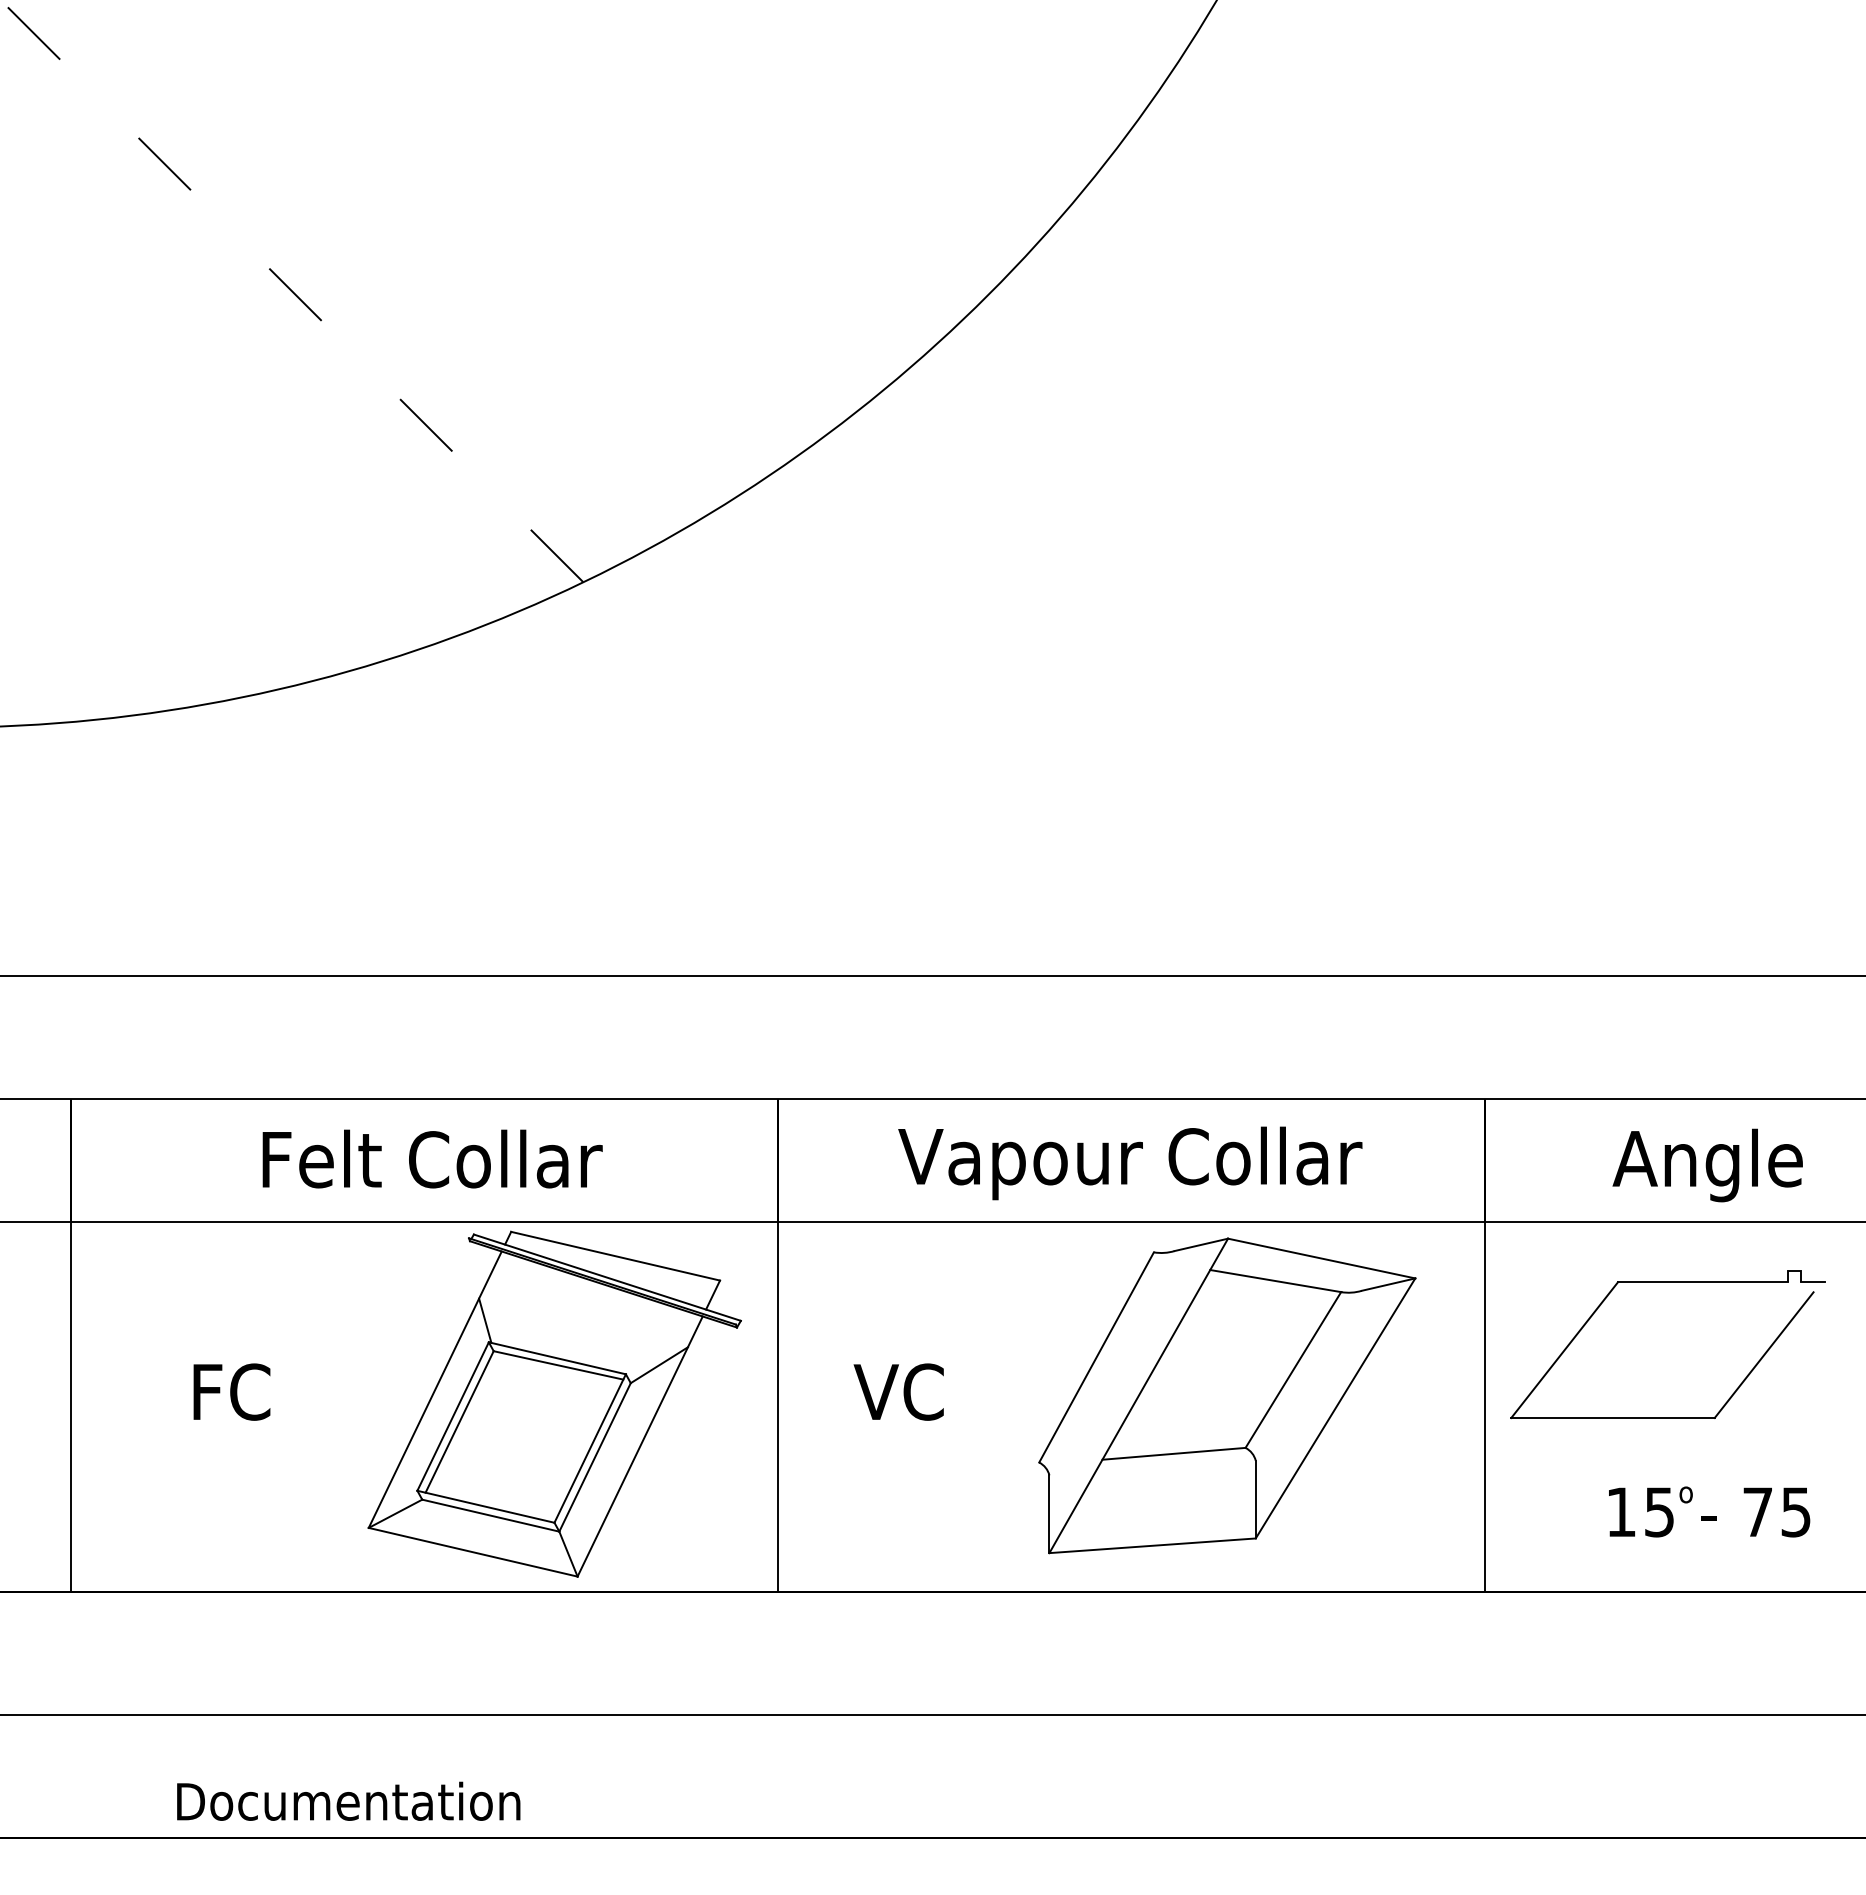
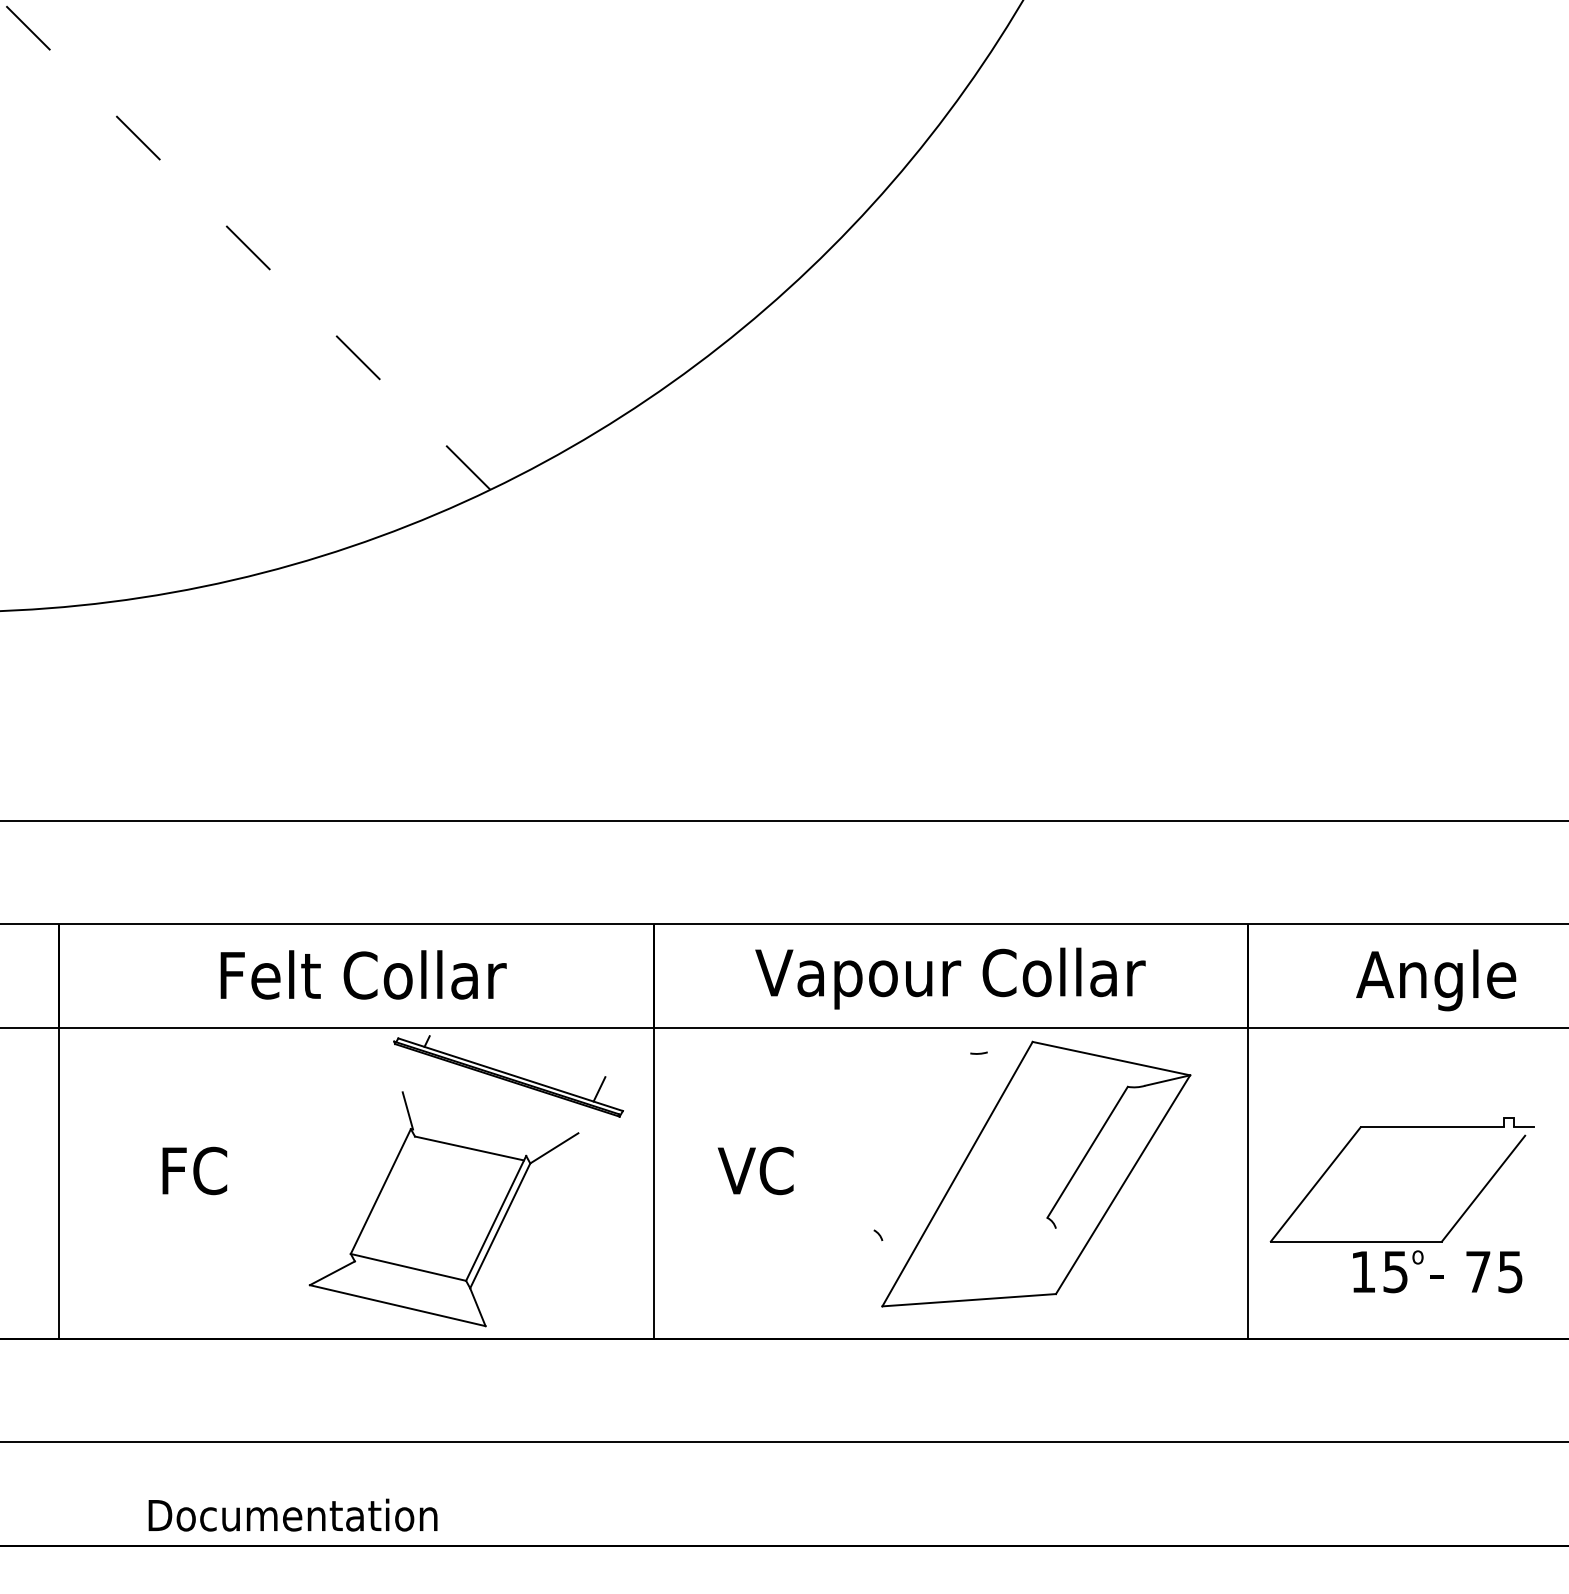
line: (1201, 1244) -> (1010, 1046), removed
line: (615, 1255) -> (517, 1056), removed
line: (1275, 1281) -> (1072, 1077), removed
part: (1667, 1282) -> (1402, 1127), moved
line: (1096, 1357) -> (922, 1141), removed
line: (556, 1358) -> (467, 1142), removed
line: (434, 1389) -> (365, 1168), removed
line: (459, 1421) -> (386, 1195), removed
line: (639, 1446) -> (537, 1216), removed
line: (1173, 1453) -> (986, 1222), removed
line: (1255, 1499) -> (1055, 1261), removed
line: (1049, 1514) -> (882, 1273), removed
line: (490, 1515) -> (412, 1274), removed

